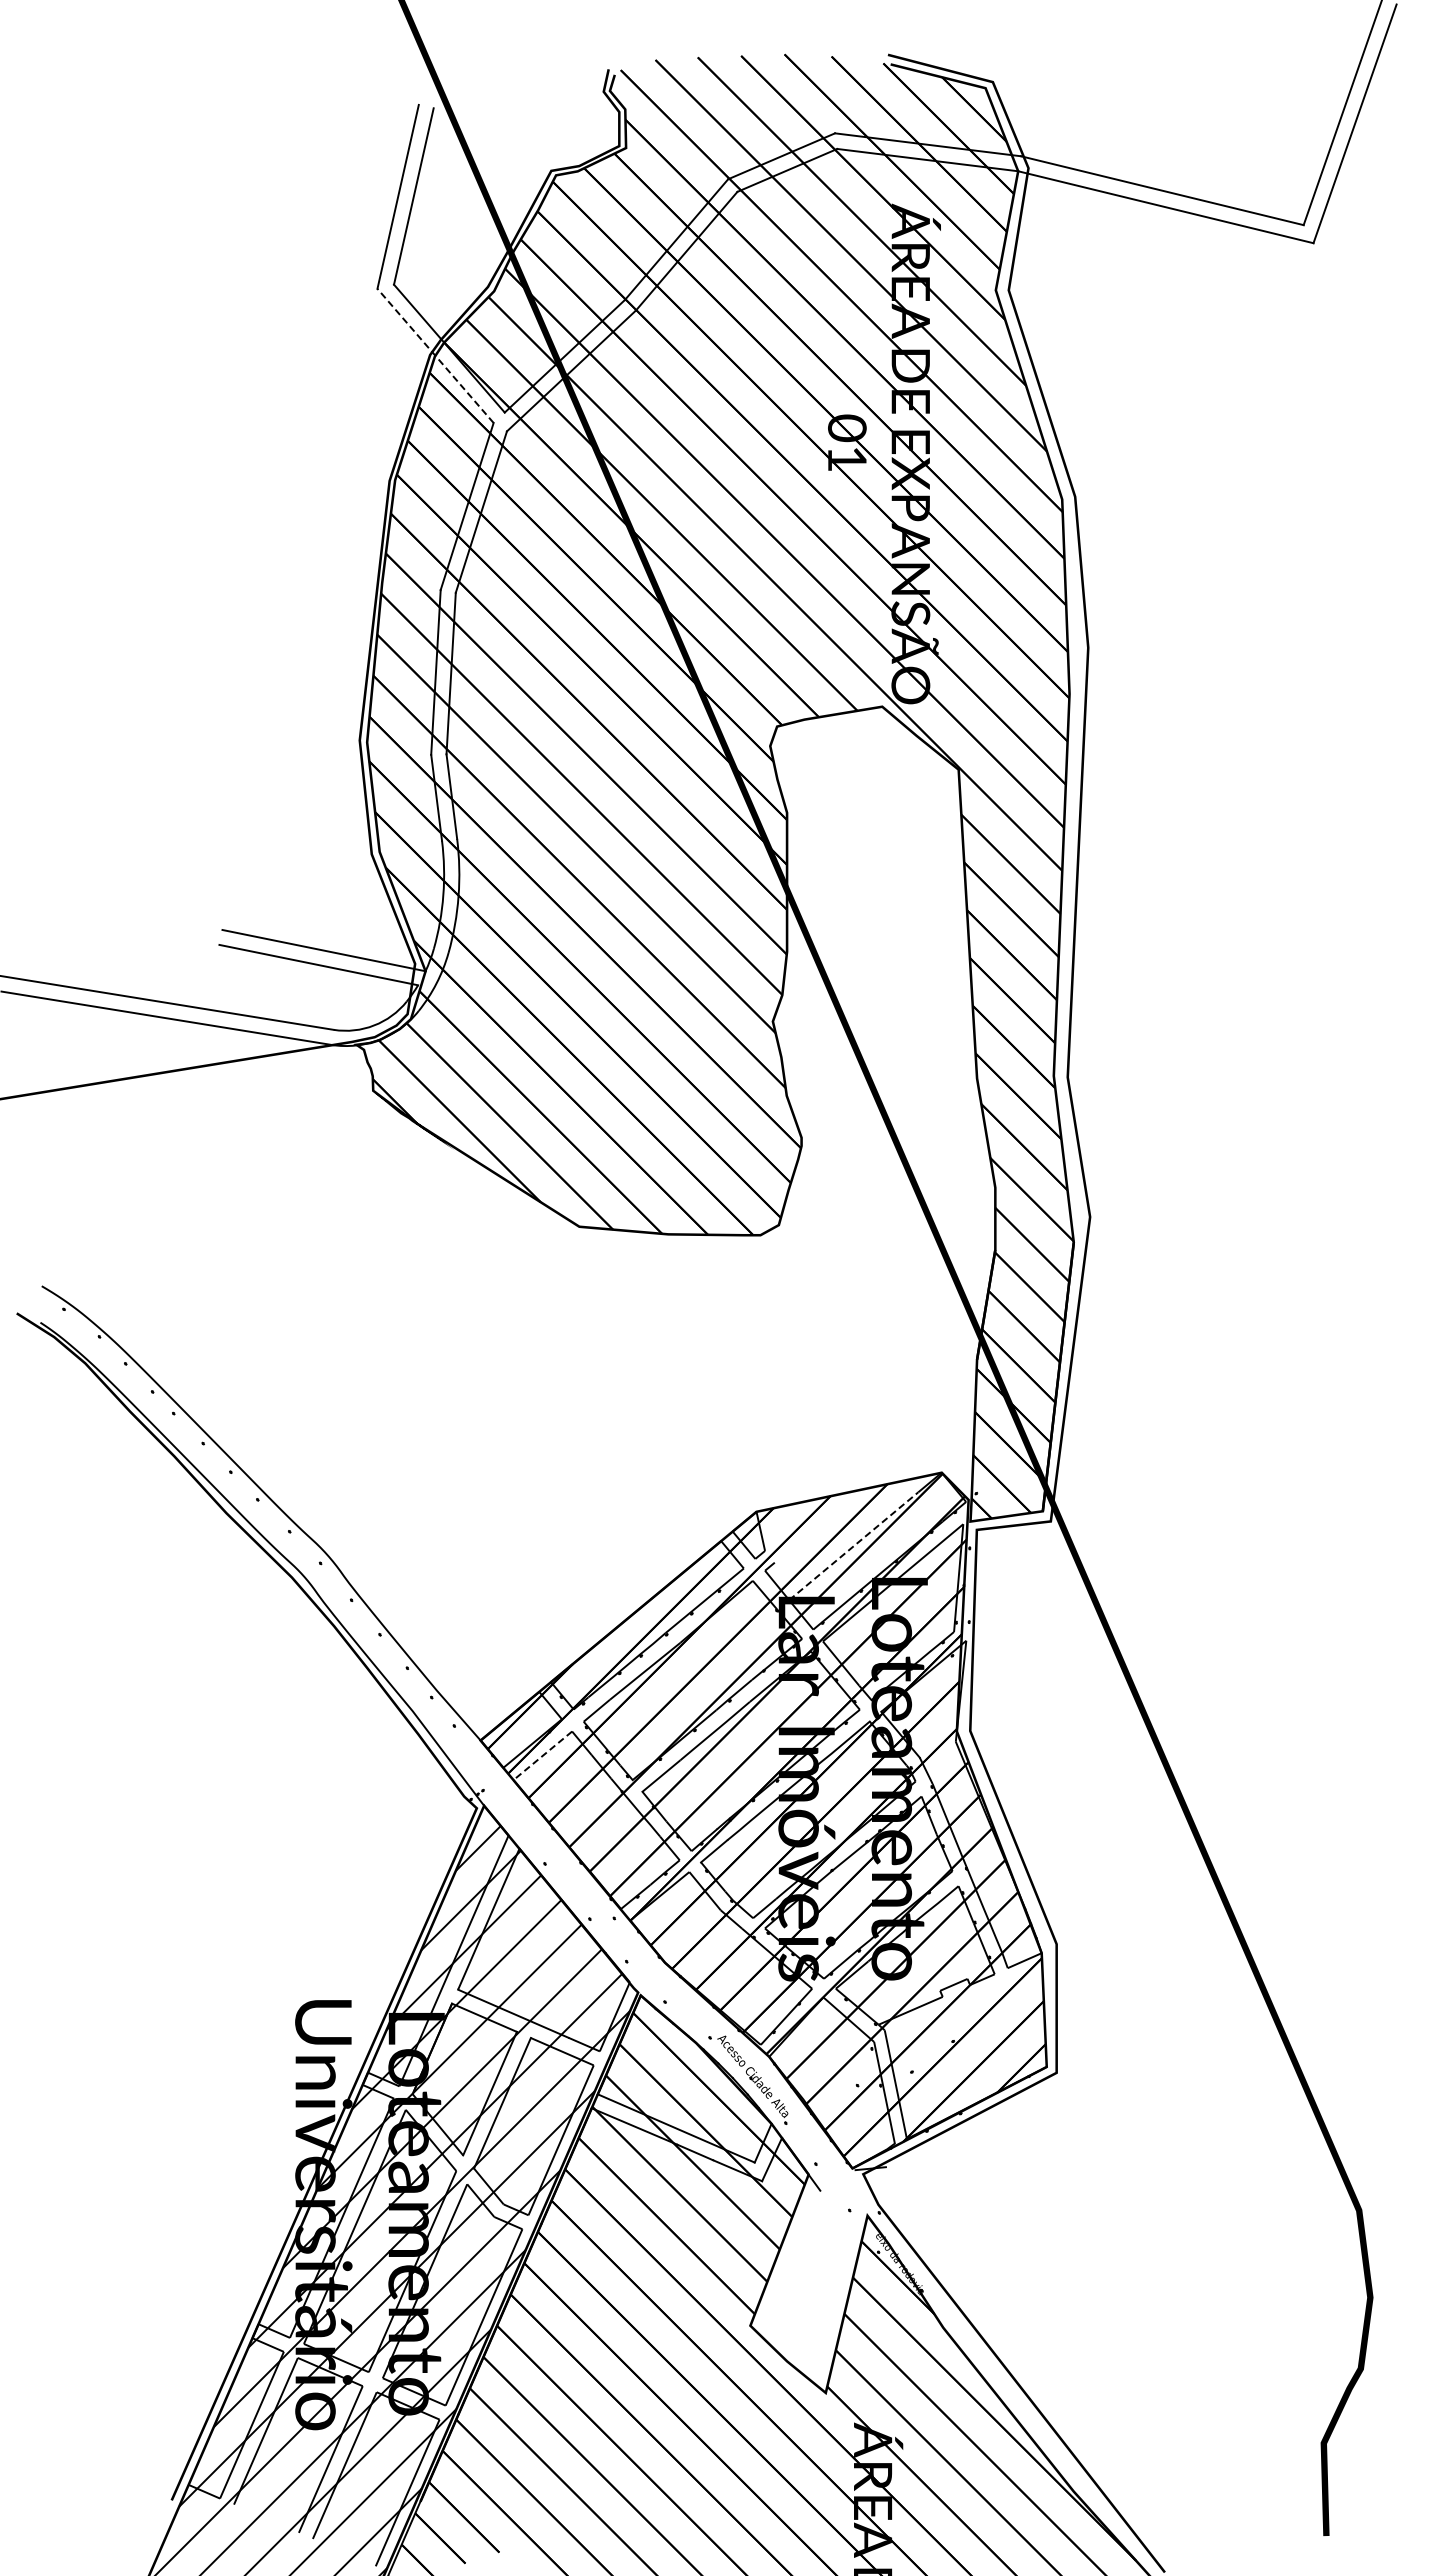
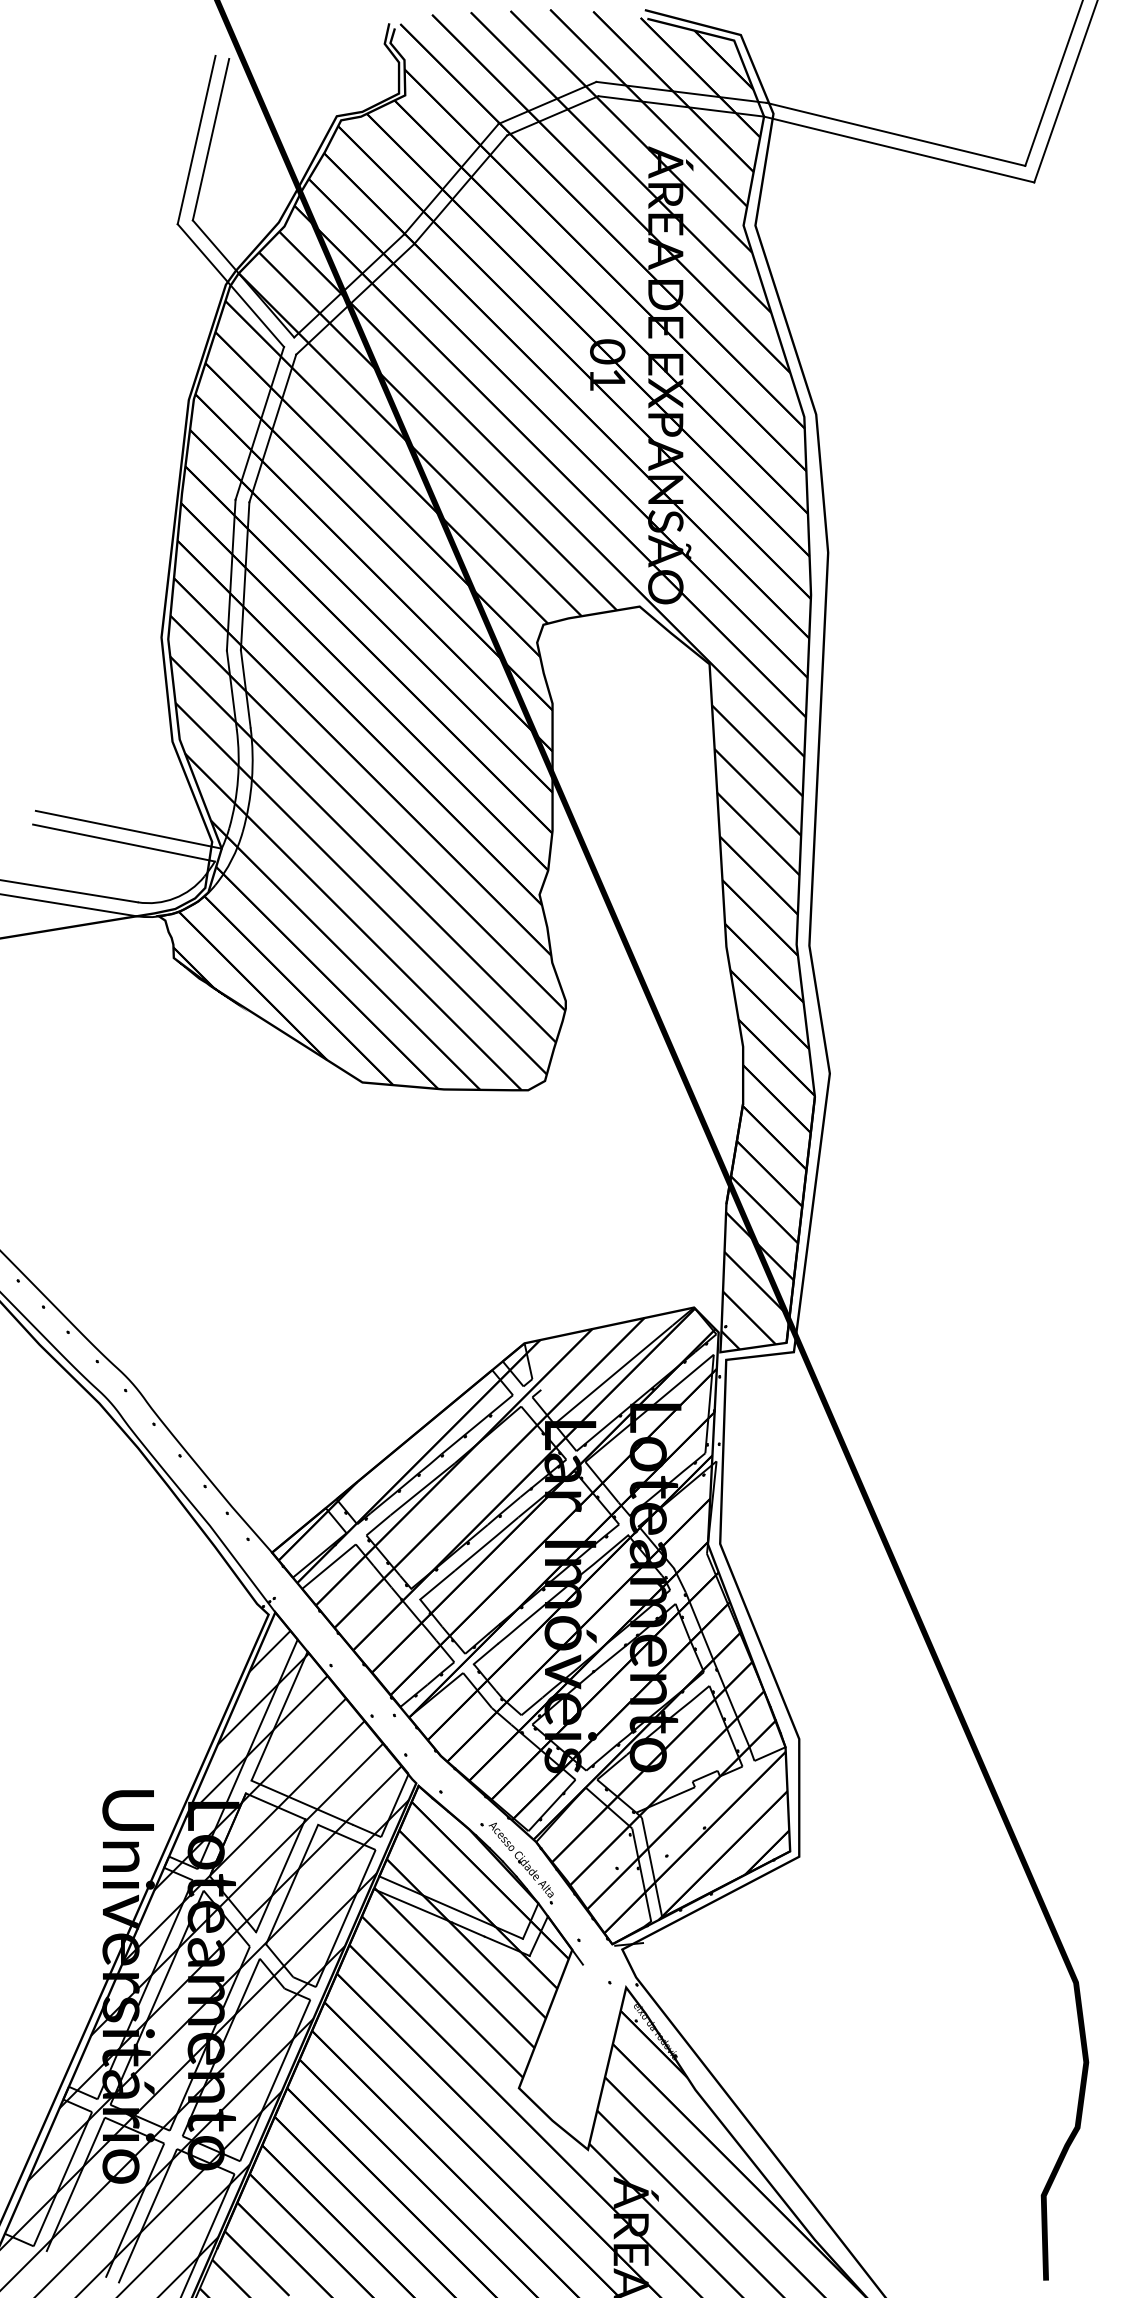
line: (435, 355) -> (230, 285), dashed -> solid
line: (854, 1545) -> (614, 1374), dashed -> solid
line: (542, 1756) -> (328, 1567), dashed -> solid

